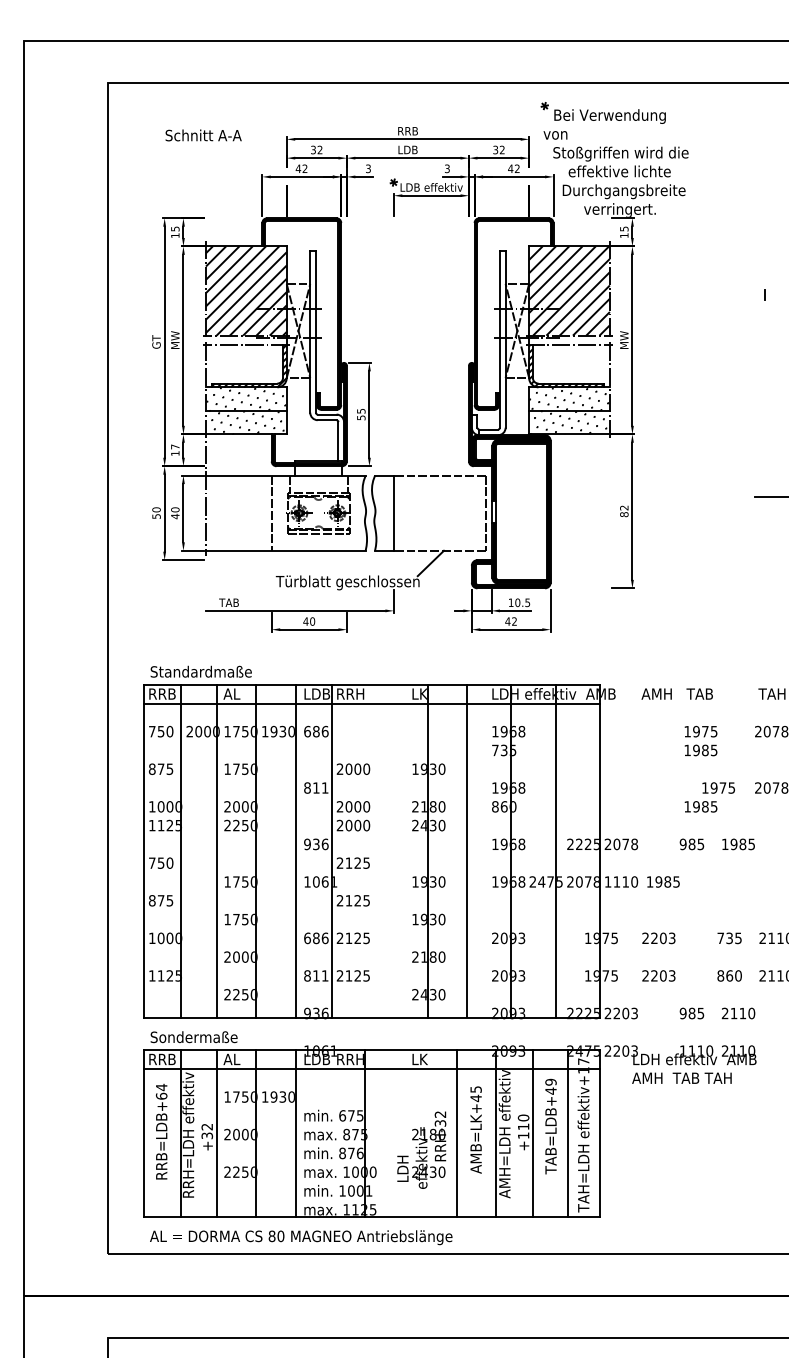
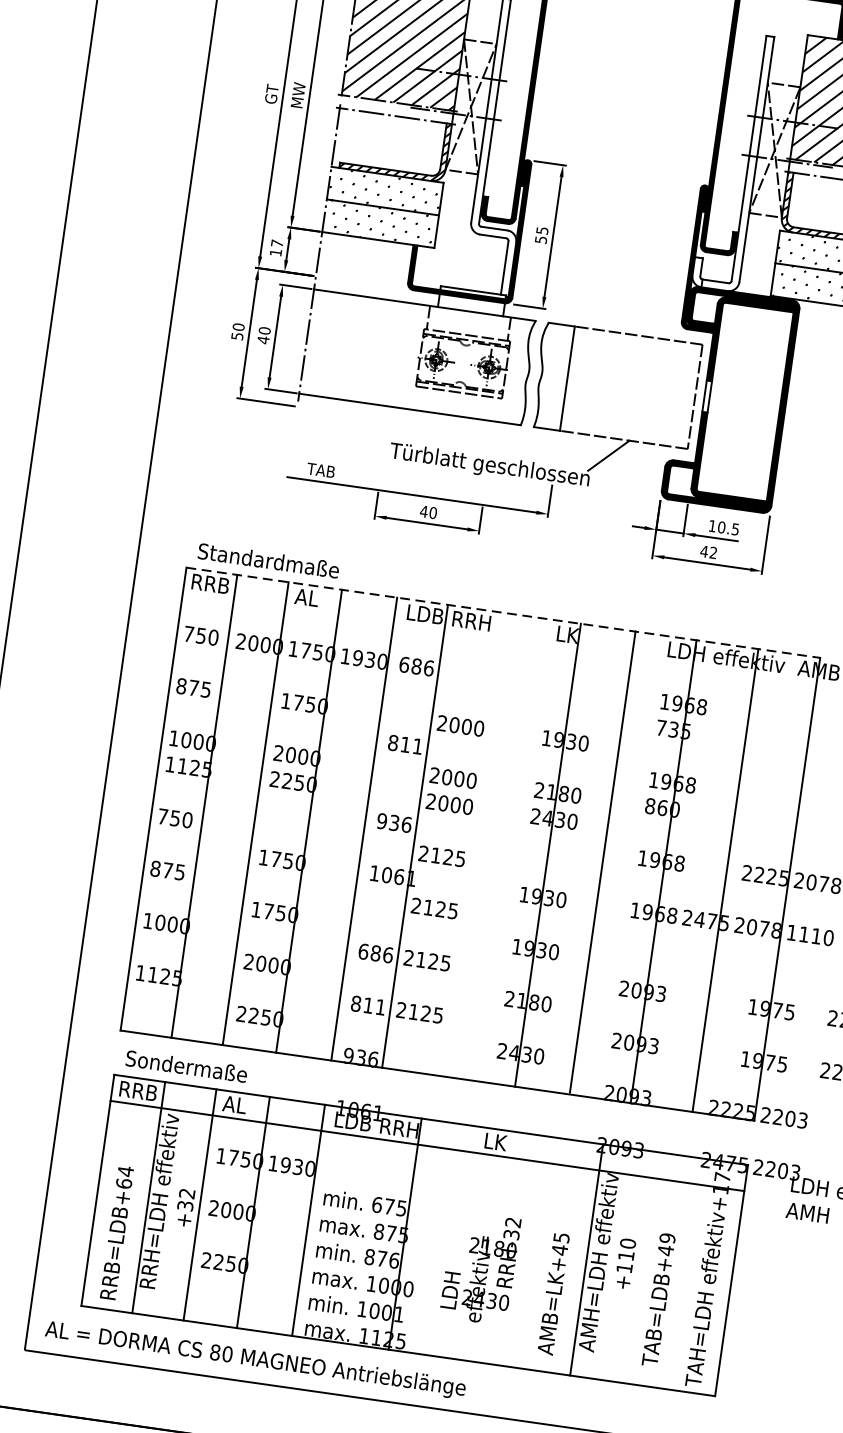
line: (271, 512) -> (397, 353), removed
line: (372, 684) -> (503, 612), solid -> dashed
line: (371, 703) -> (498, 638), removed
text: (550, 1126) -> (658, 1299), moved
text: (475, 1129) -> (552, 1293), moved
text: (161, 1131) -> (116, 1232), moved
line: (457, 1133) -> (533, 1252), removed
line: (533, 1133) -> (638, 1267), removed
line: (567, 1133) -> (685, 1273), removed
text: (301, 1237) -> (255, 1359), moved

